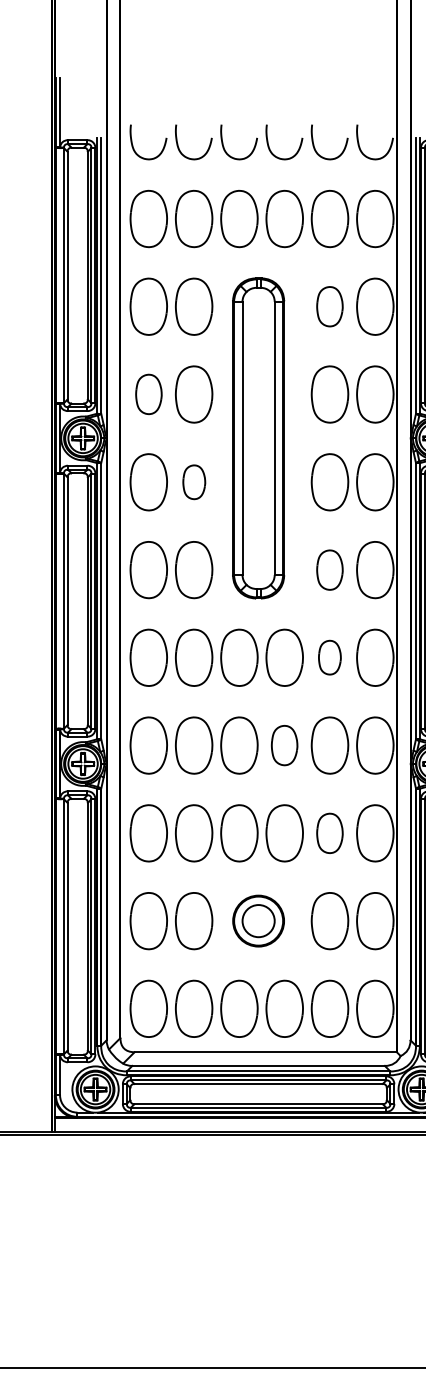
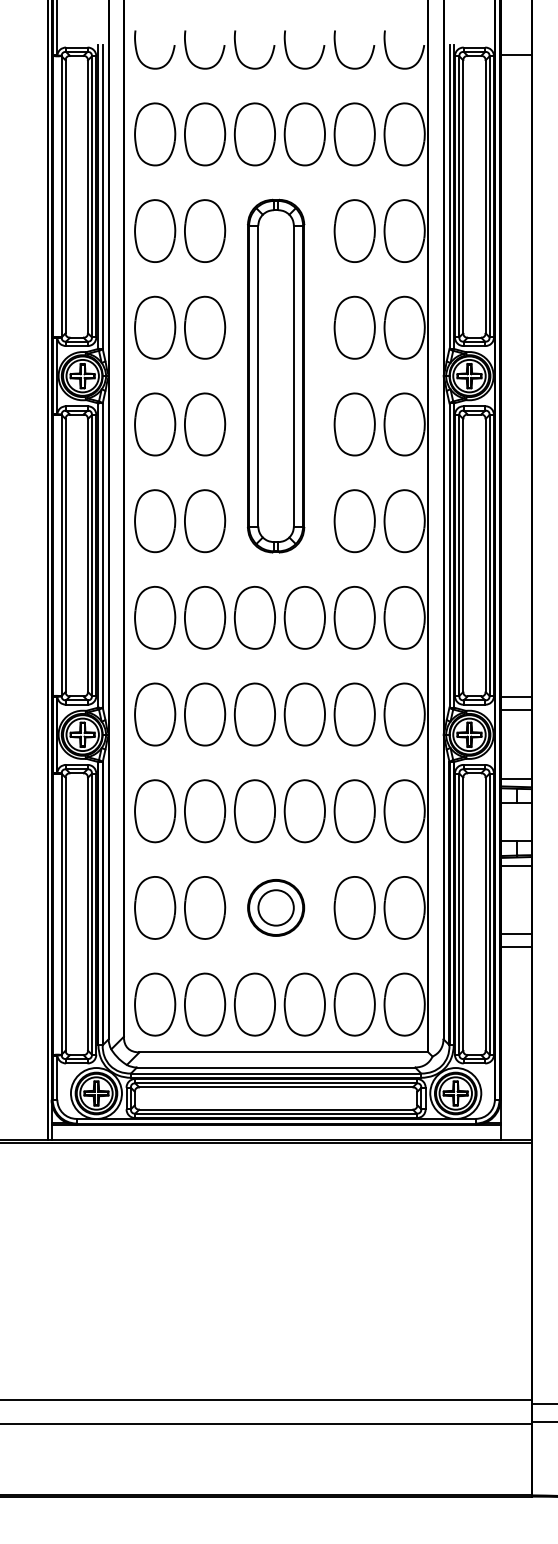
part: (329, 306) -> (354, 230), size x1.43
part: (149, 394) -> (155, 327), size x1.43
part: (194, 482) -> (205, 424), size x1.67
part: (329, 570) -> (354, 521), size x1.43
part: (329, 657) -> (354, 617), size x1.67
part: (284, 745) -> (304, 714), size x1.43
part: (329, 833) -> (354, 811), size x1.43

